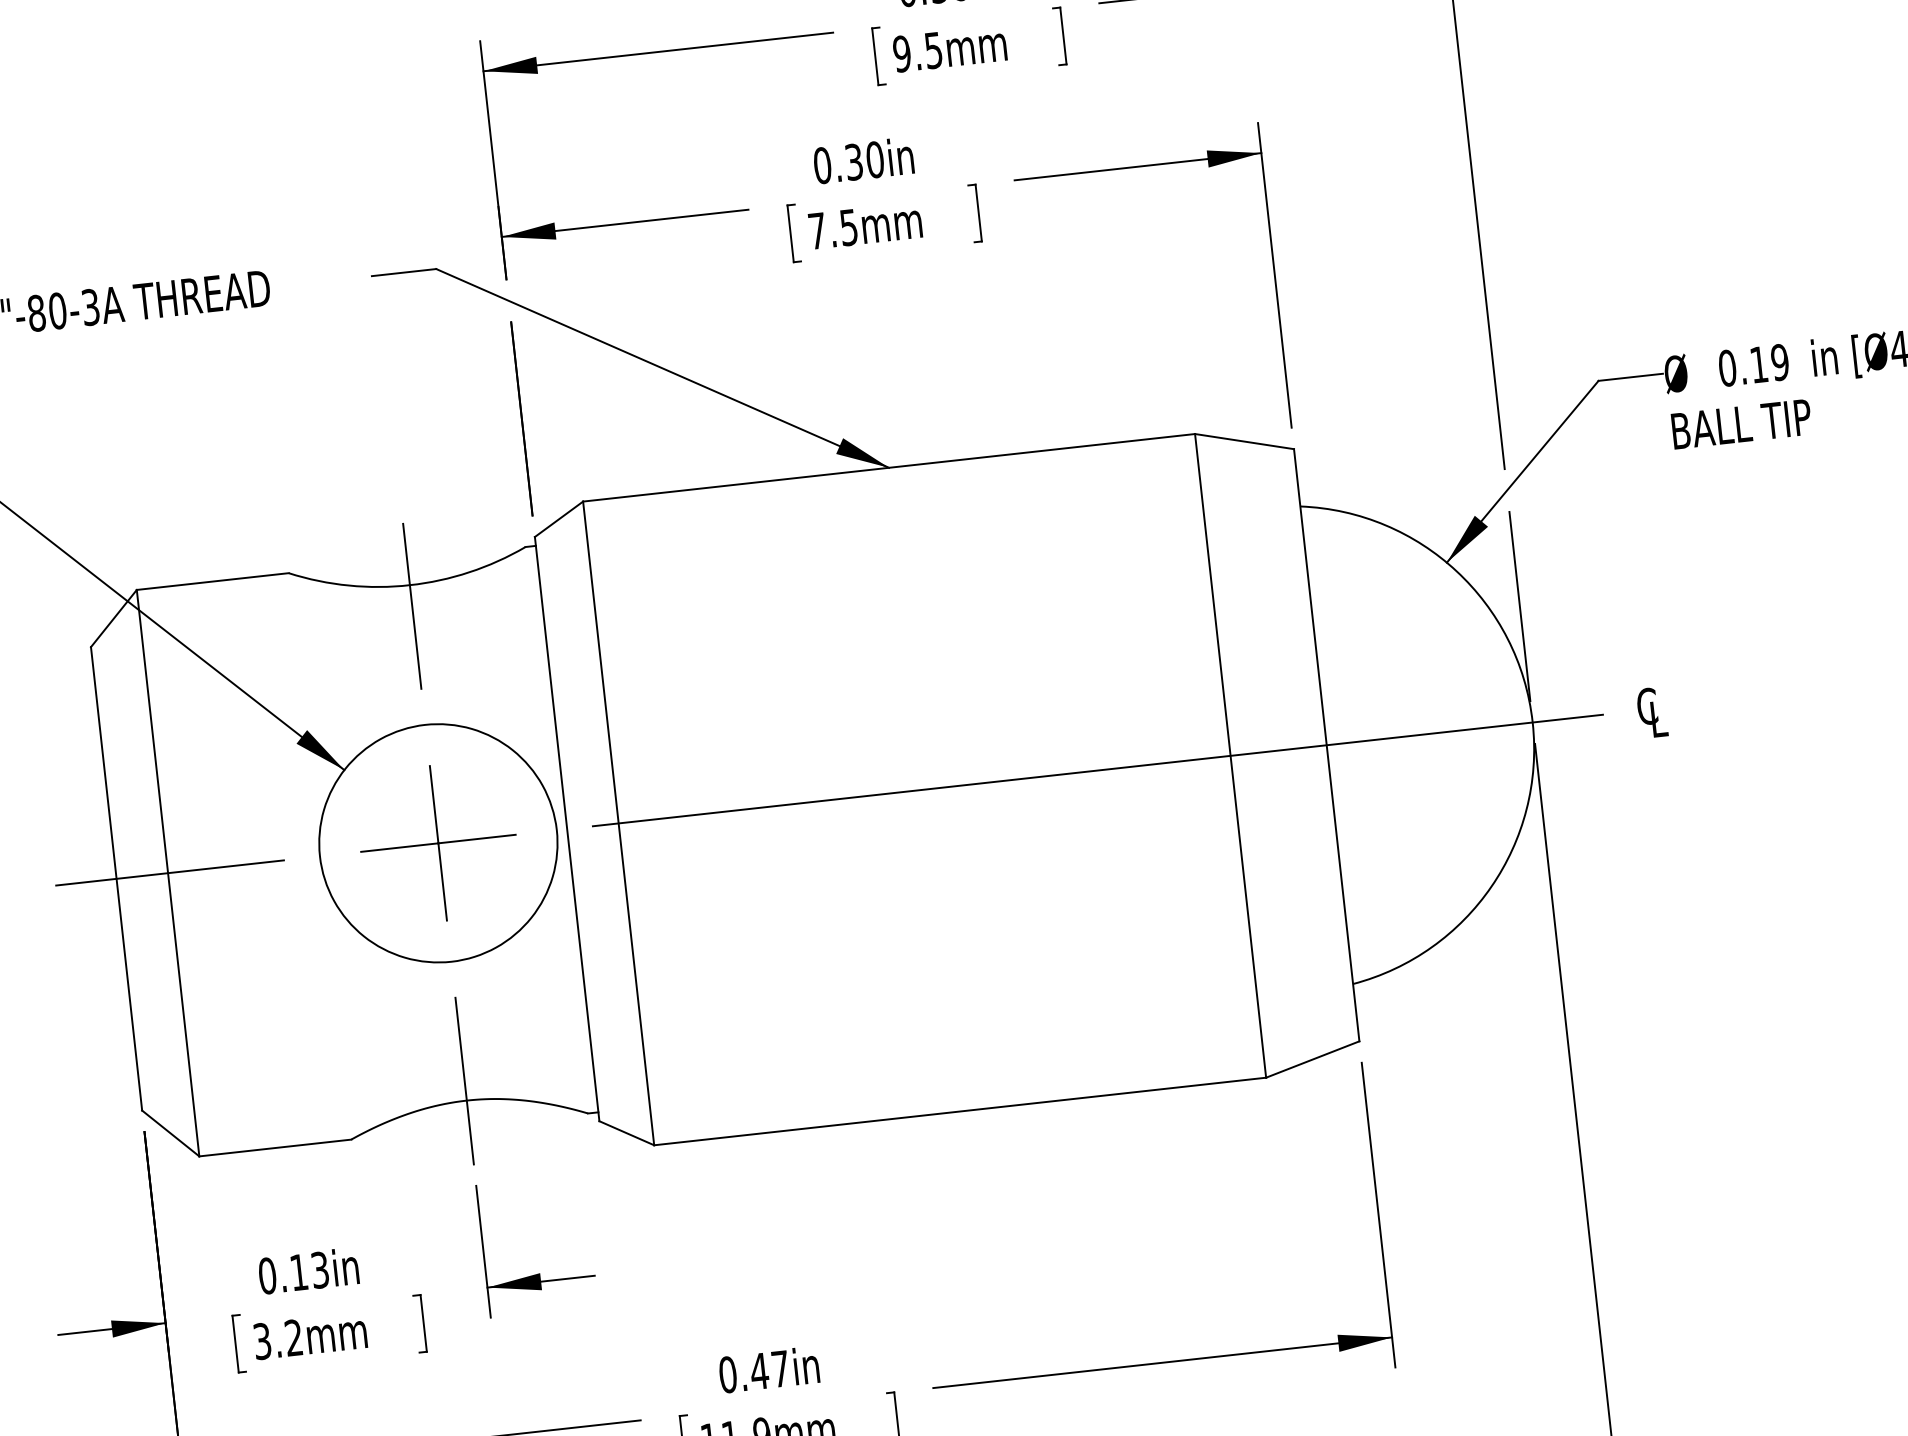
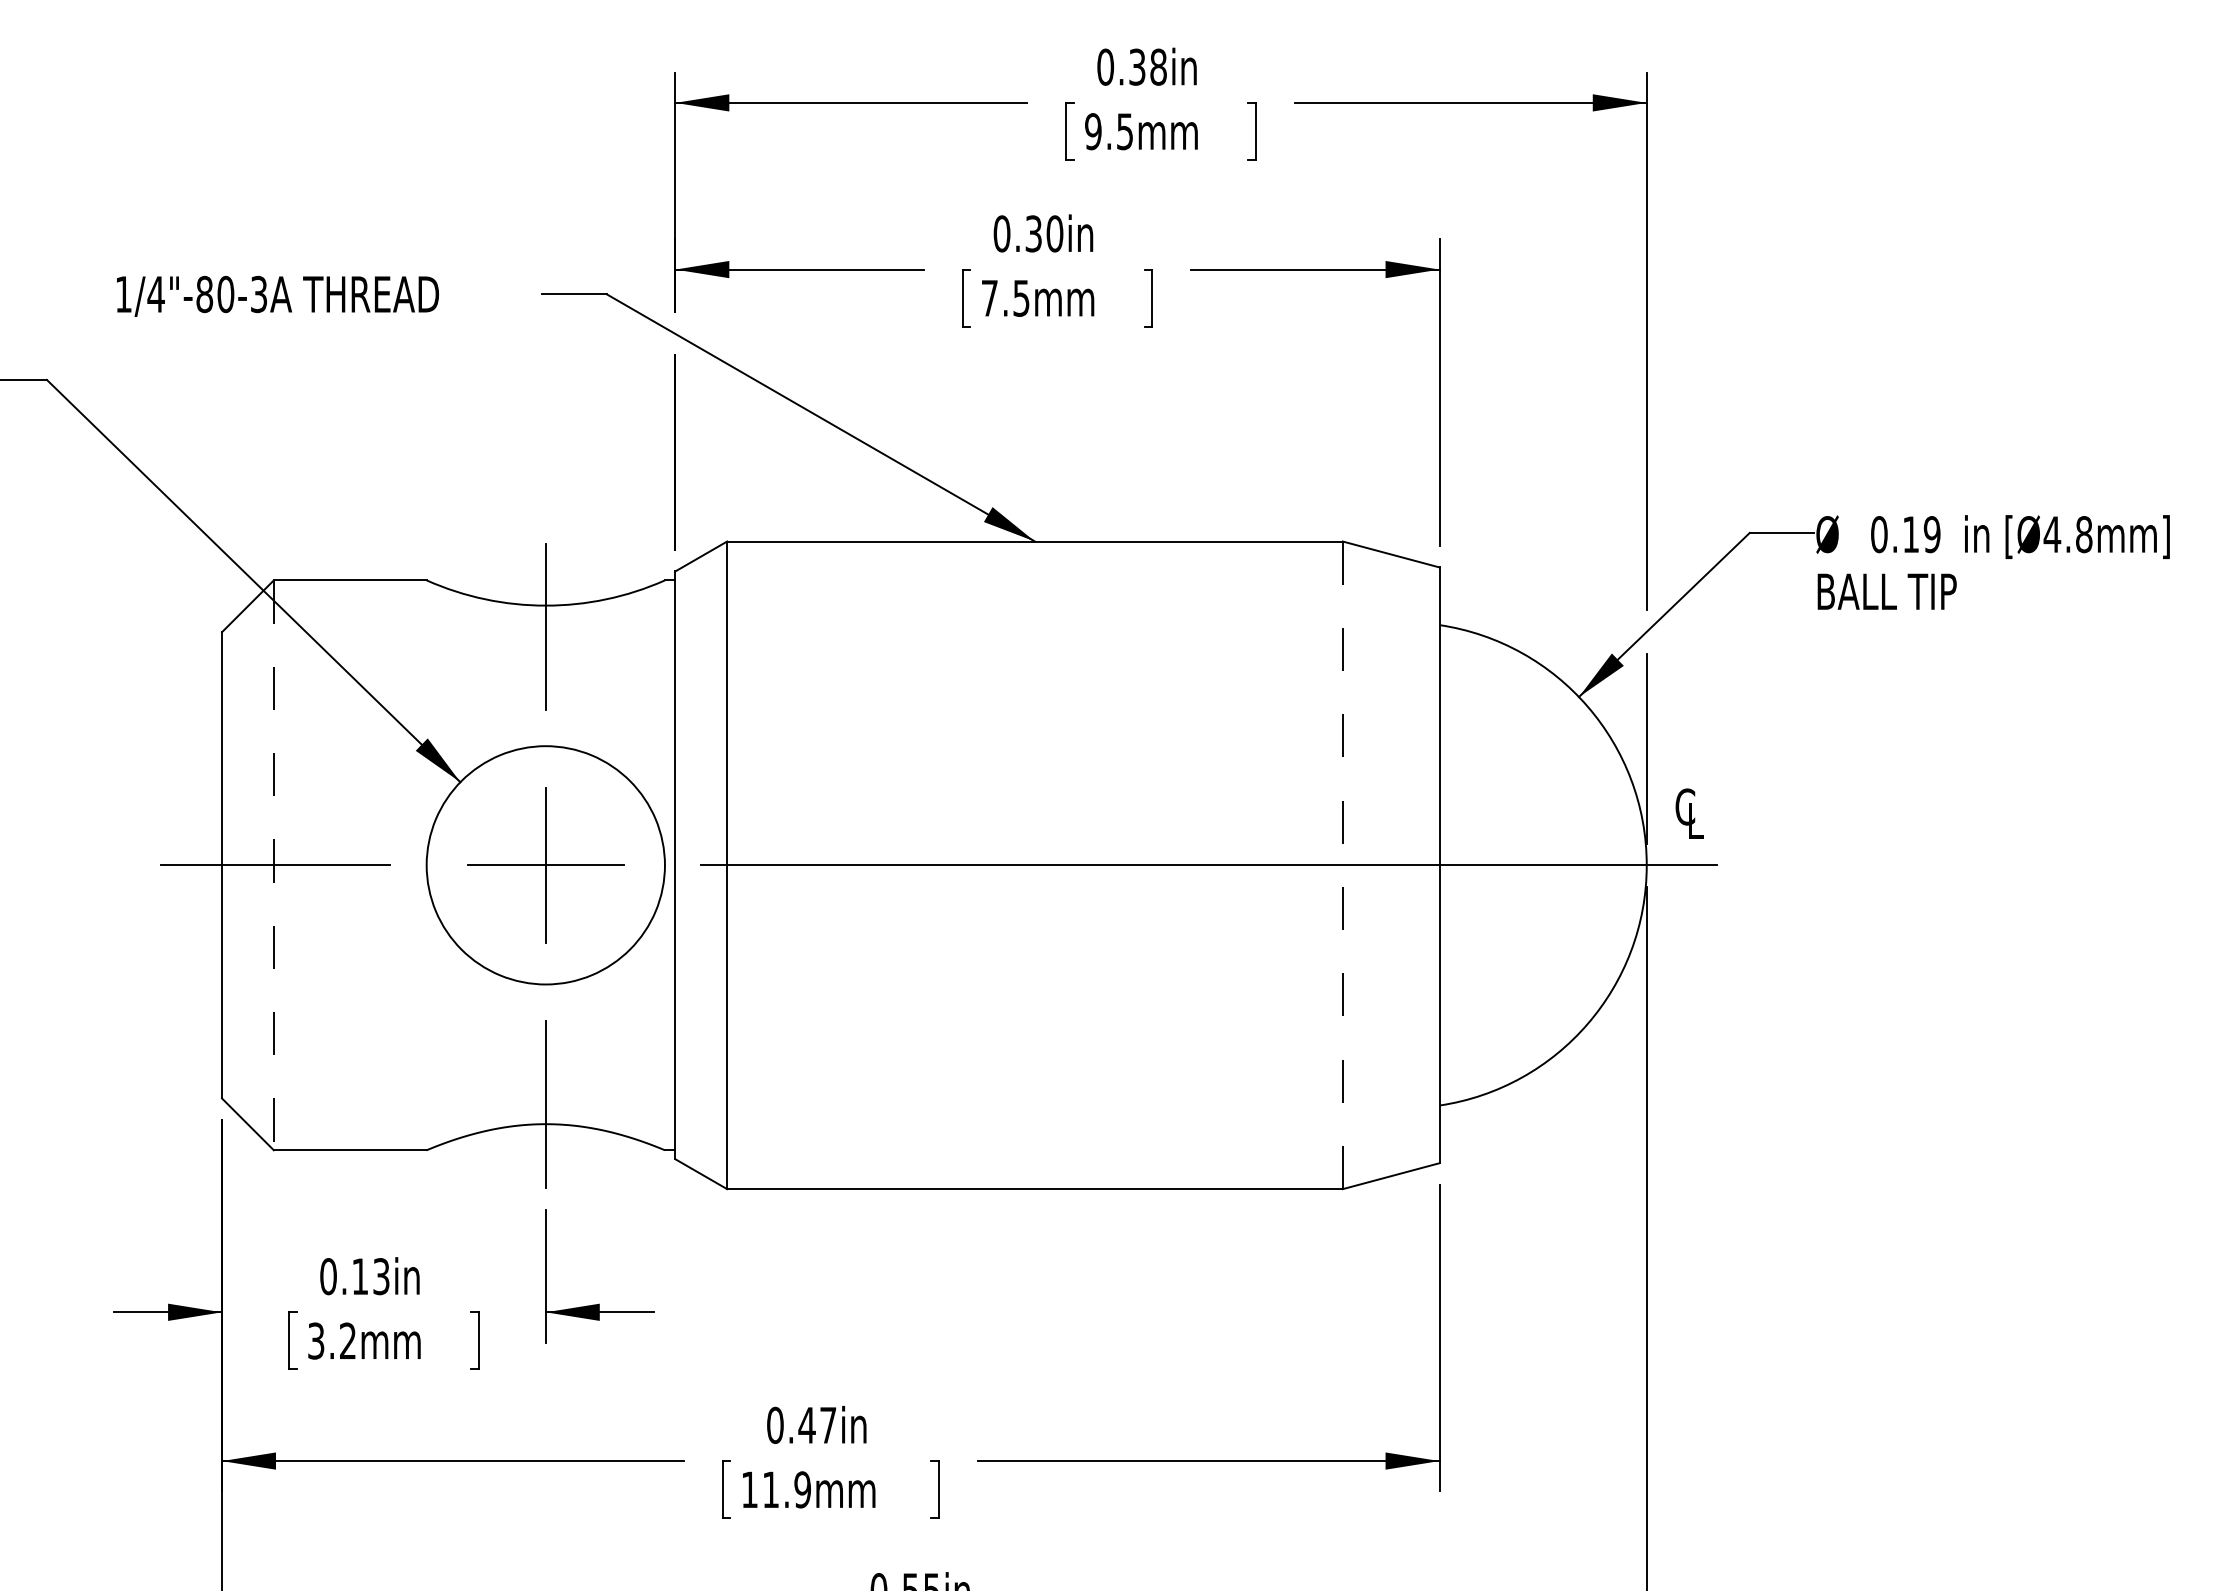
text: (1652, 712) -> (1689, 813), moved
line: (1230, 756) -> (1342, 865), solid -> dashed
line: (167, 873) -> (273, 865), solid -> dashed

